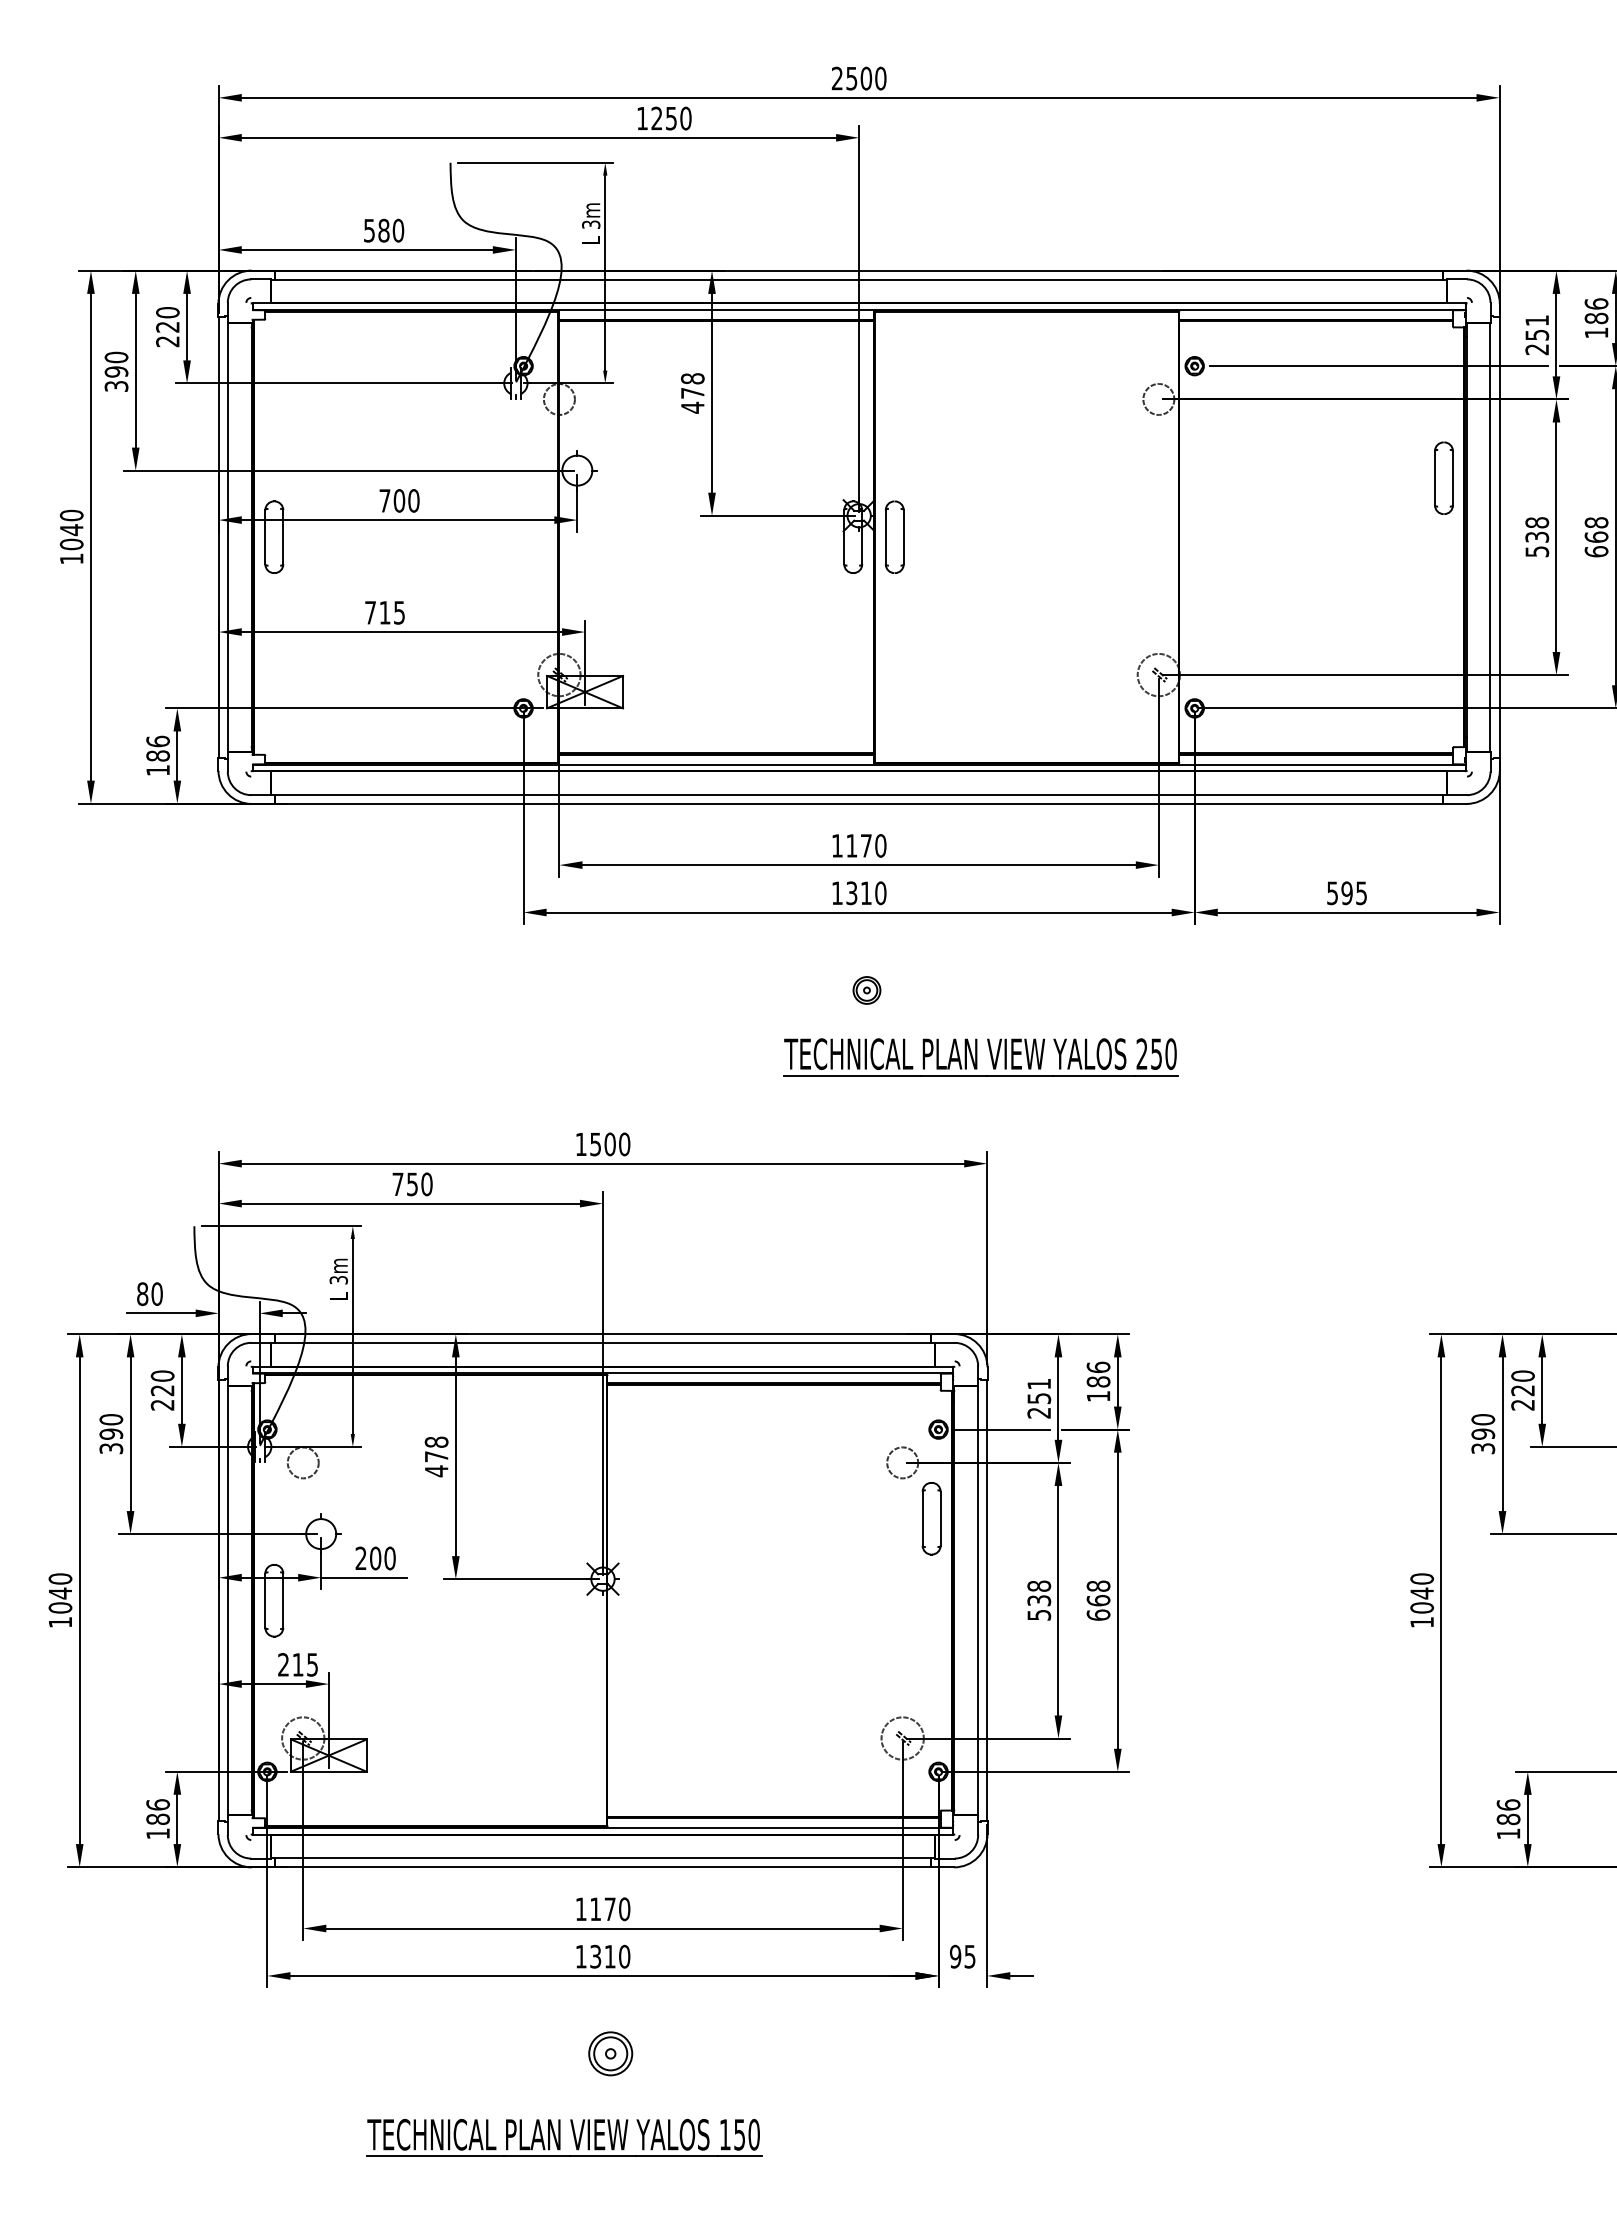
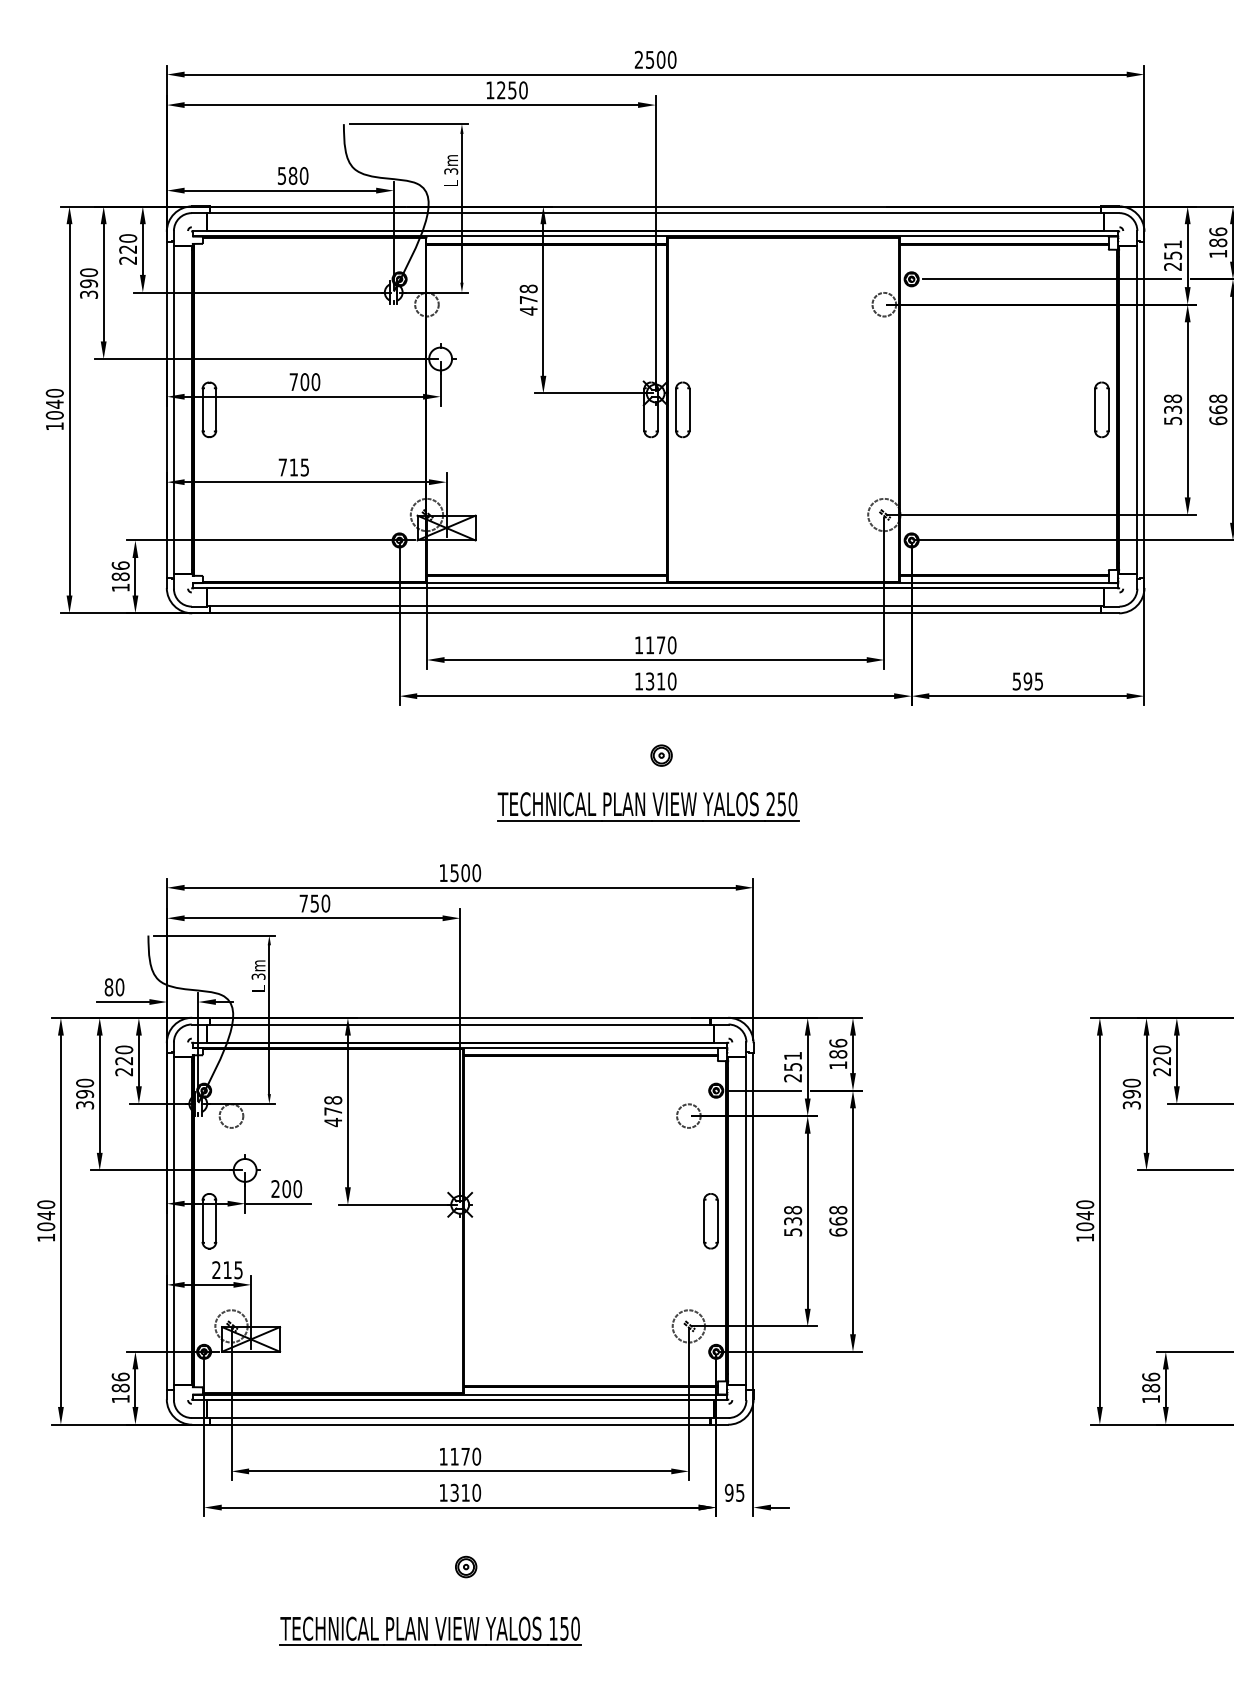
part: (1443, 477) -> (1101, 409), moved
part: (980, 1057) -> (647, 806), moved
part: (931, 1518) -> (710, 1221), moved
part: (610, 2053) -> (465, 1566), size x0.62

